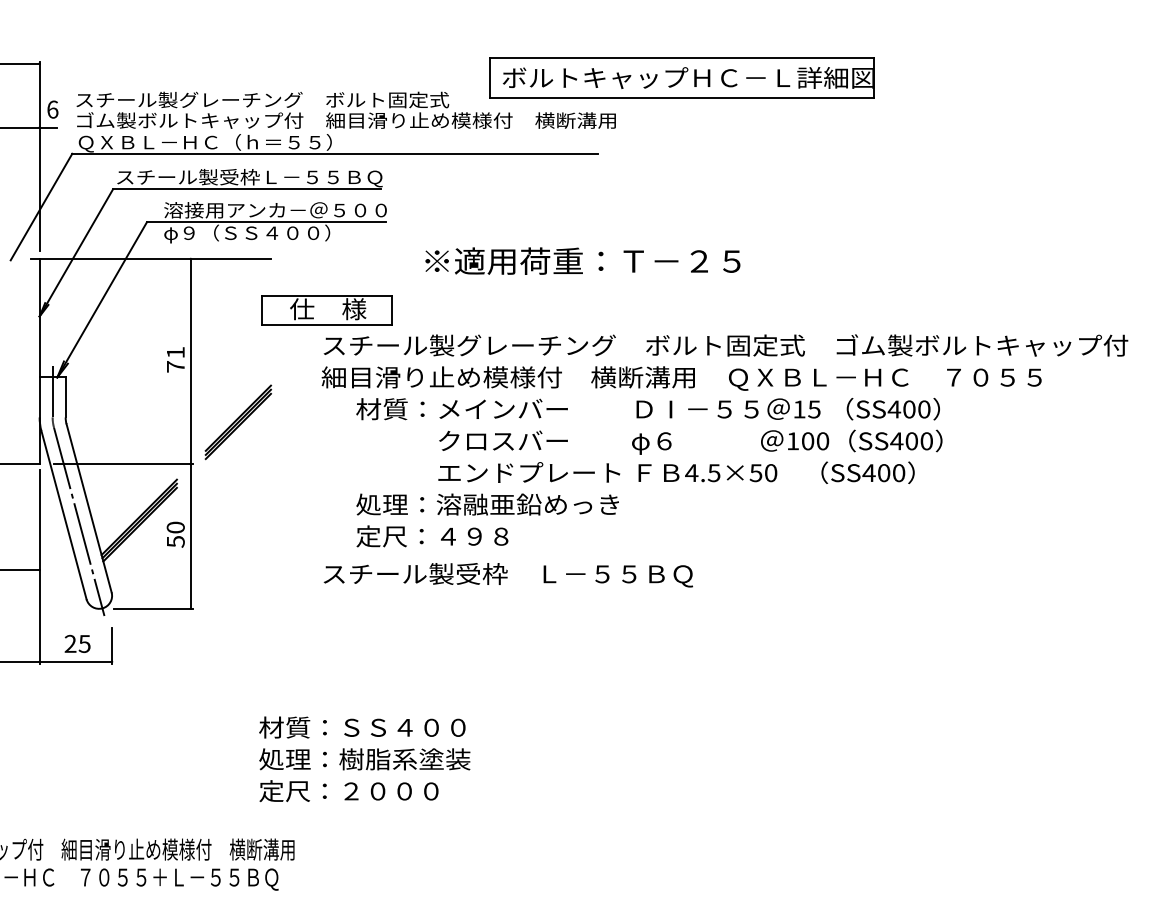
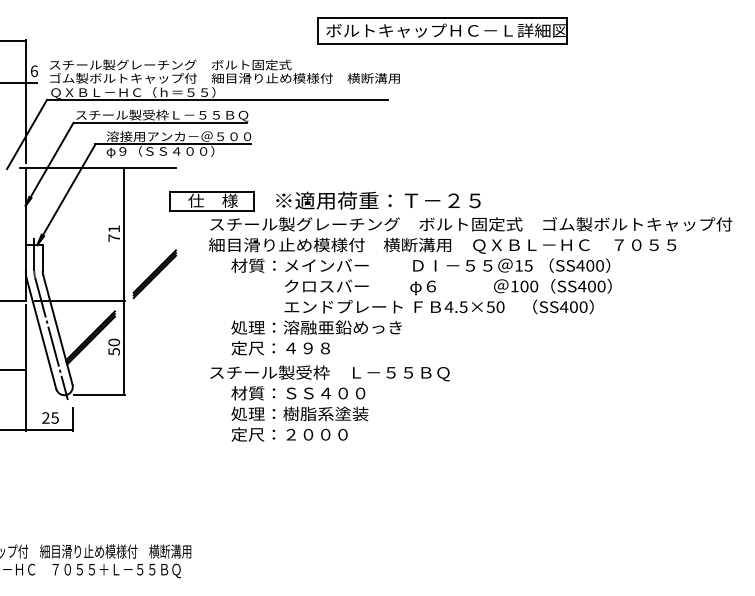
part: (681, 77) -> (442, 30), moved
text: (583, 261) -> (378, 200), moved
text: (364, 758) -> (299, 413), moved

